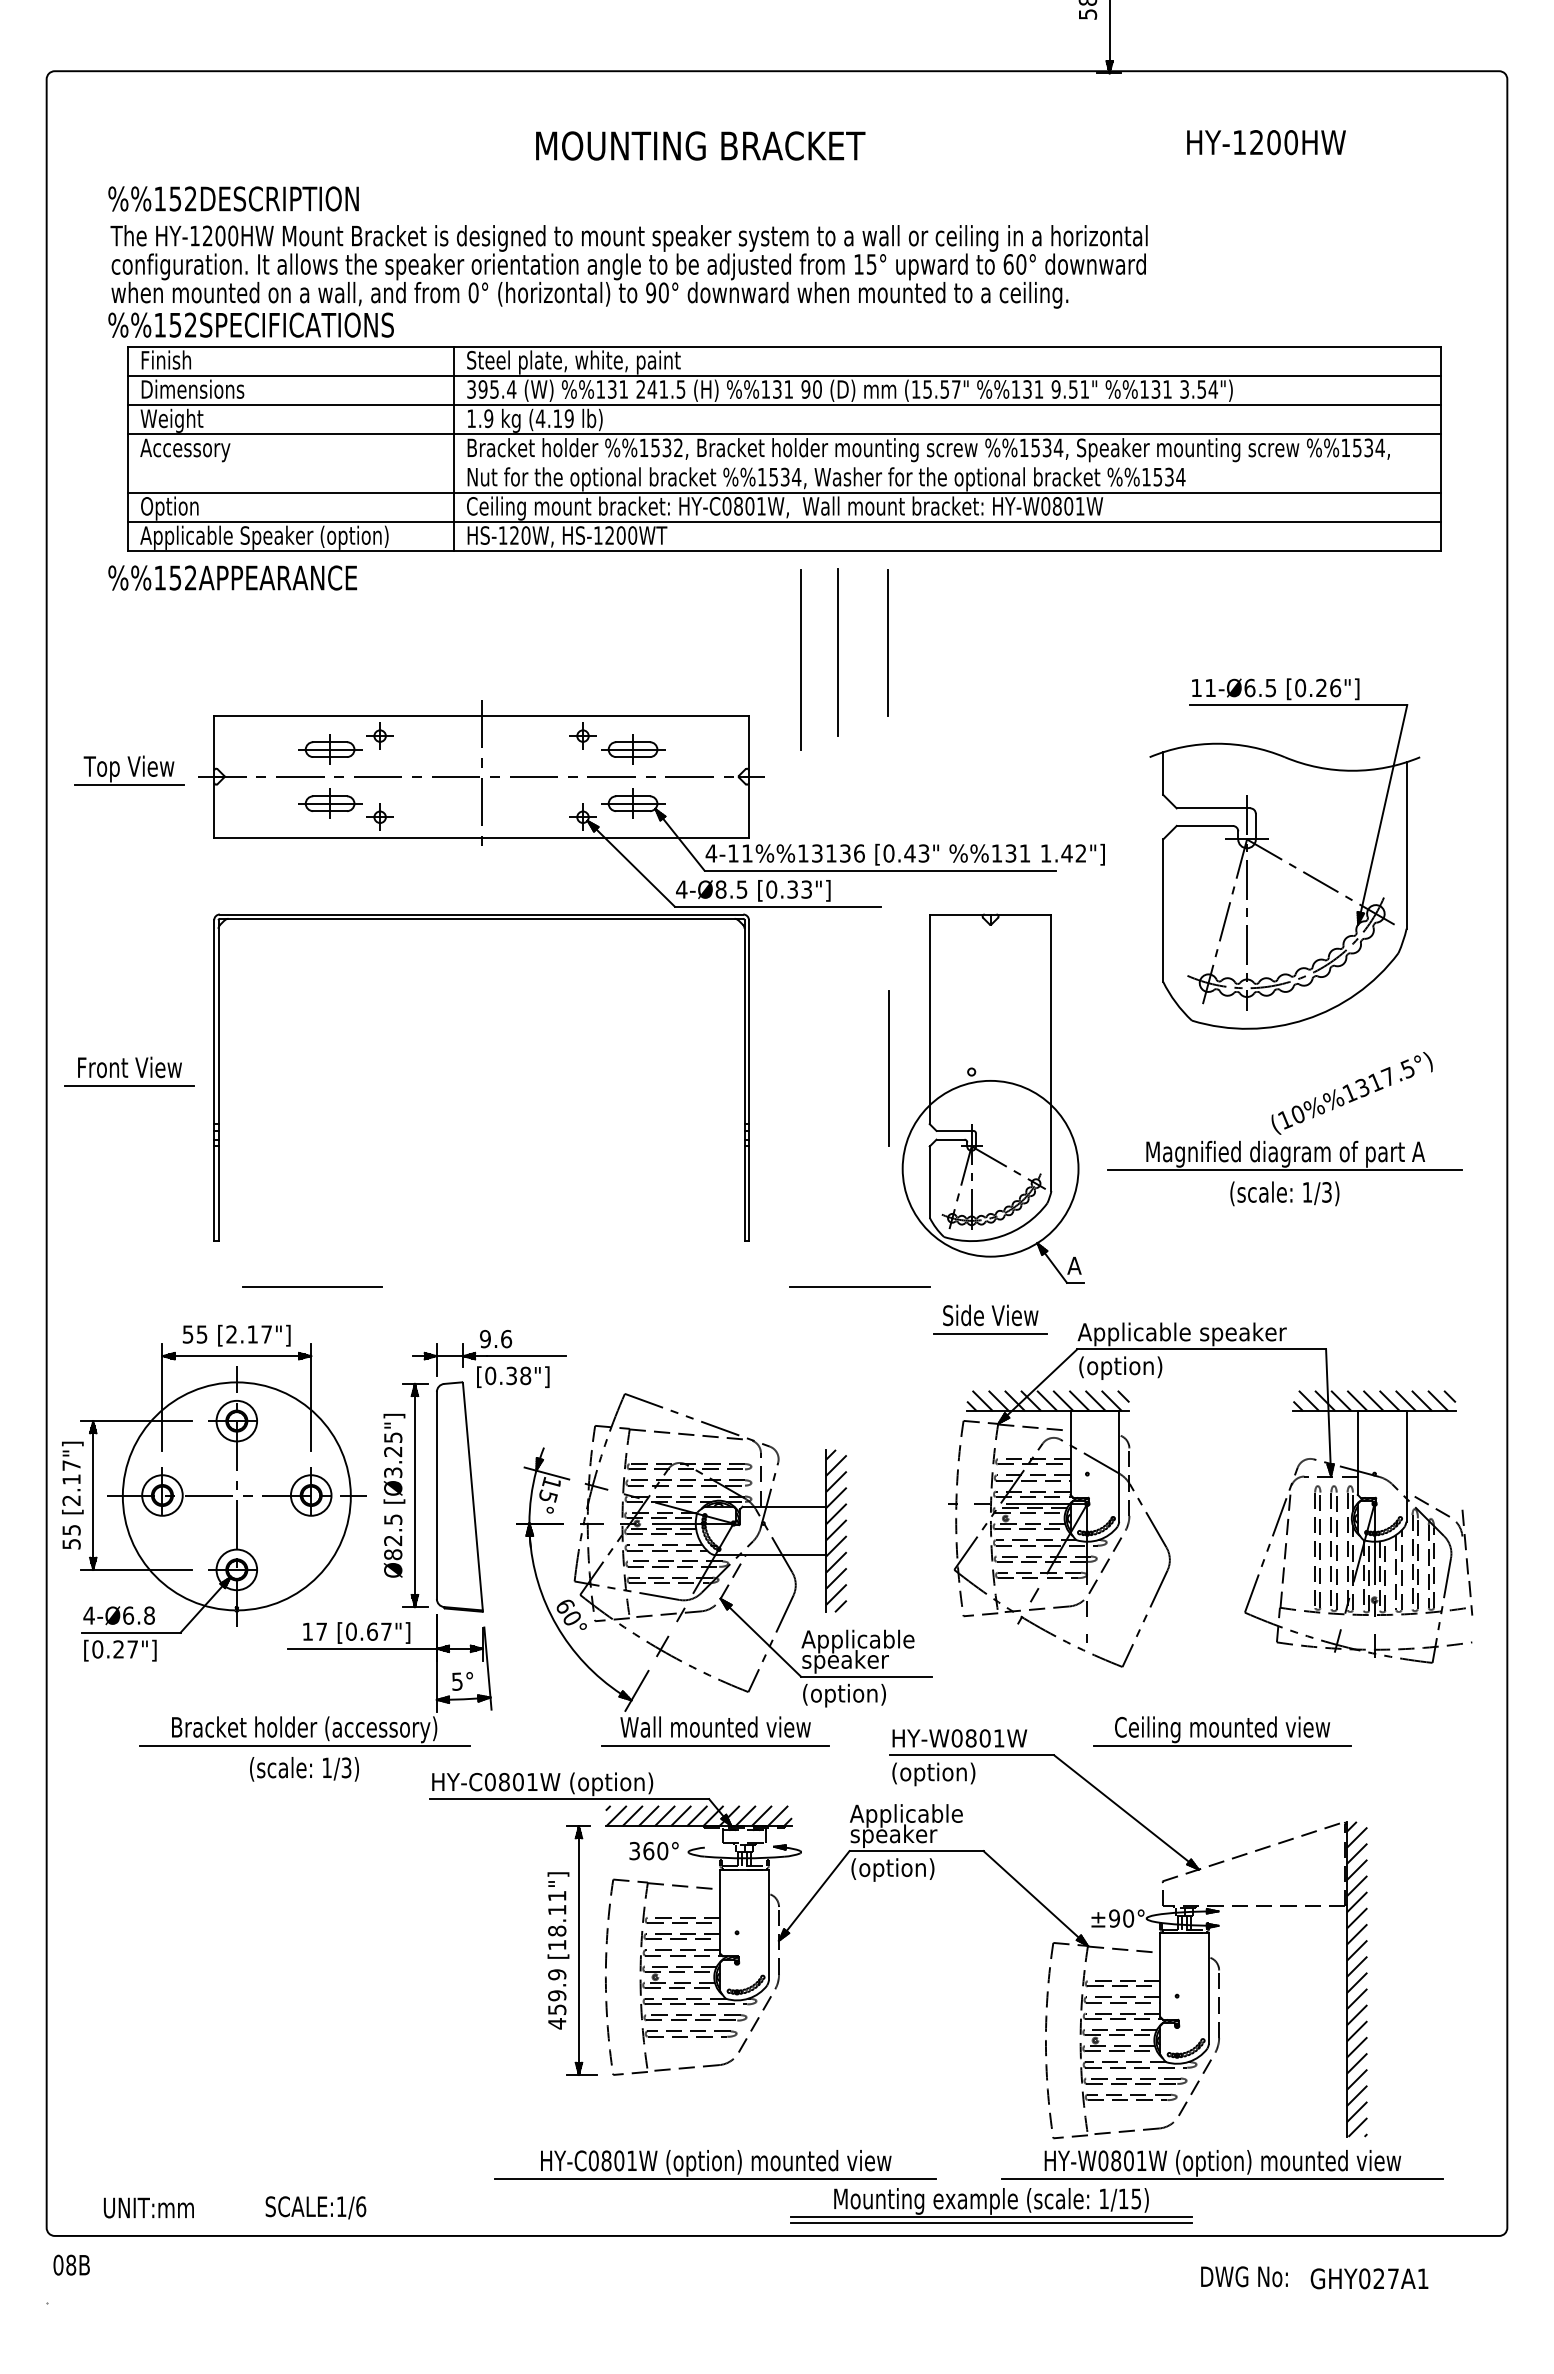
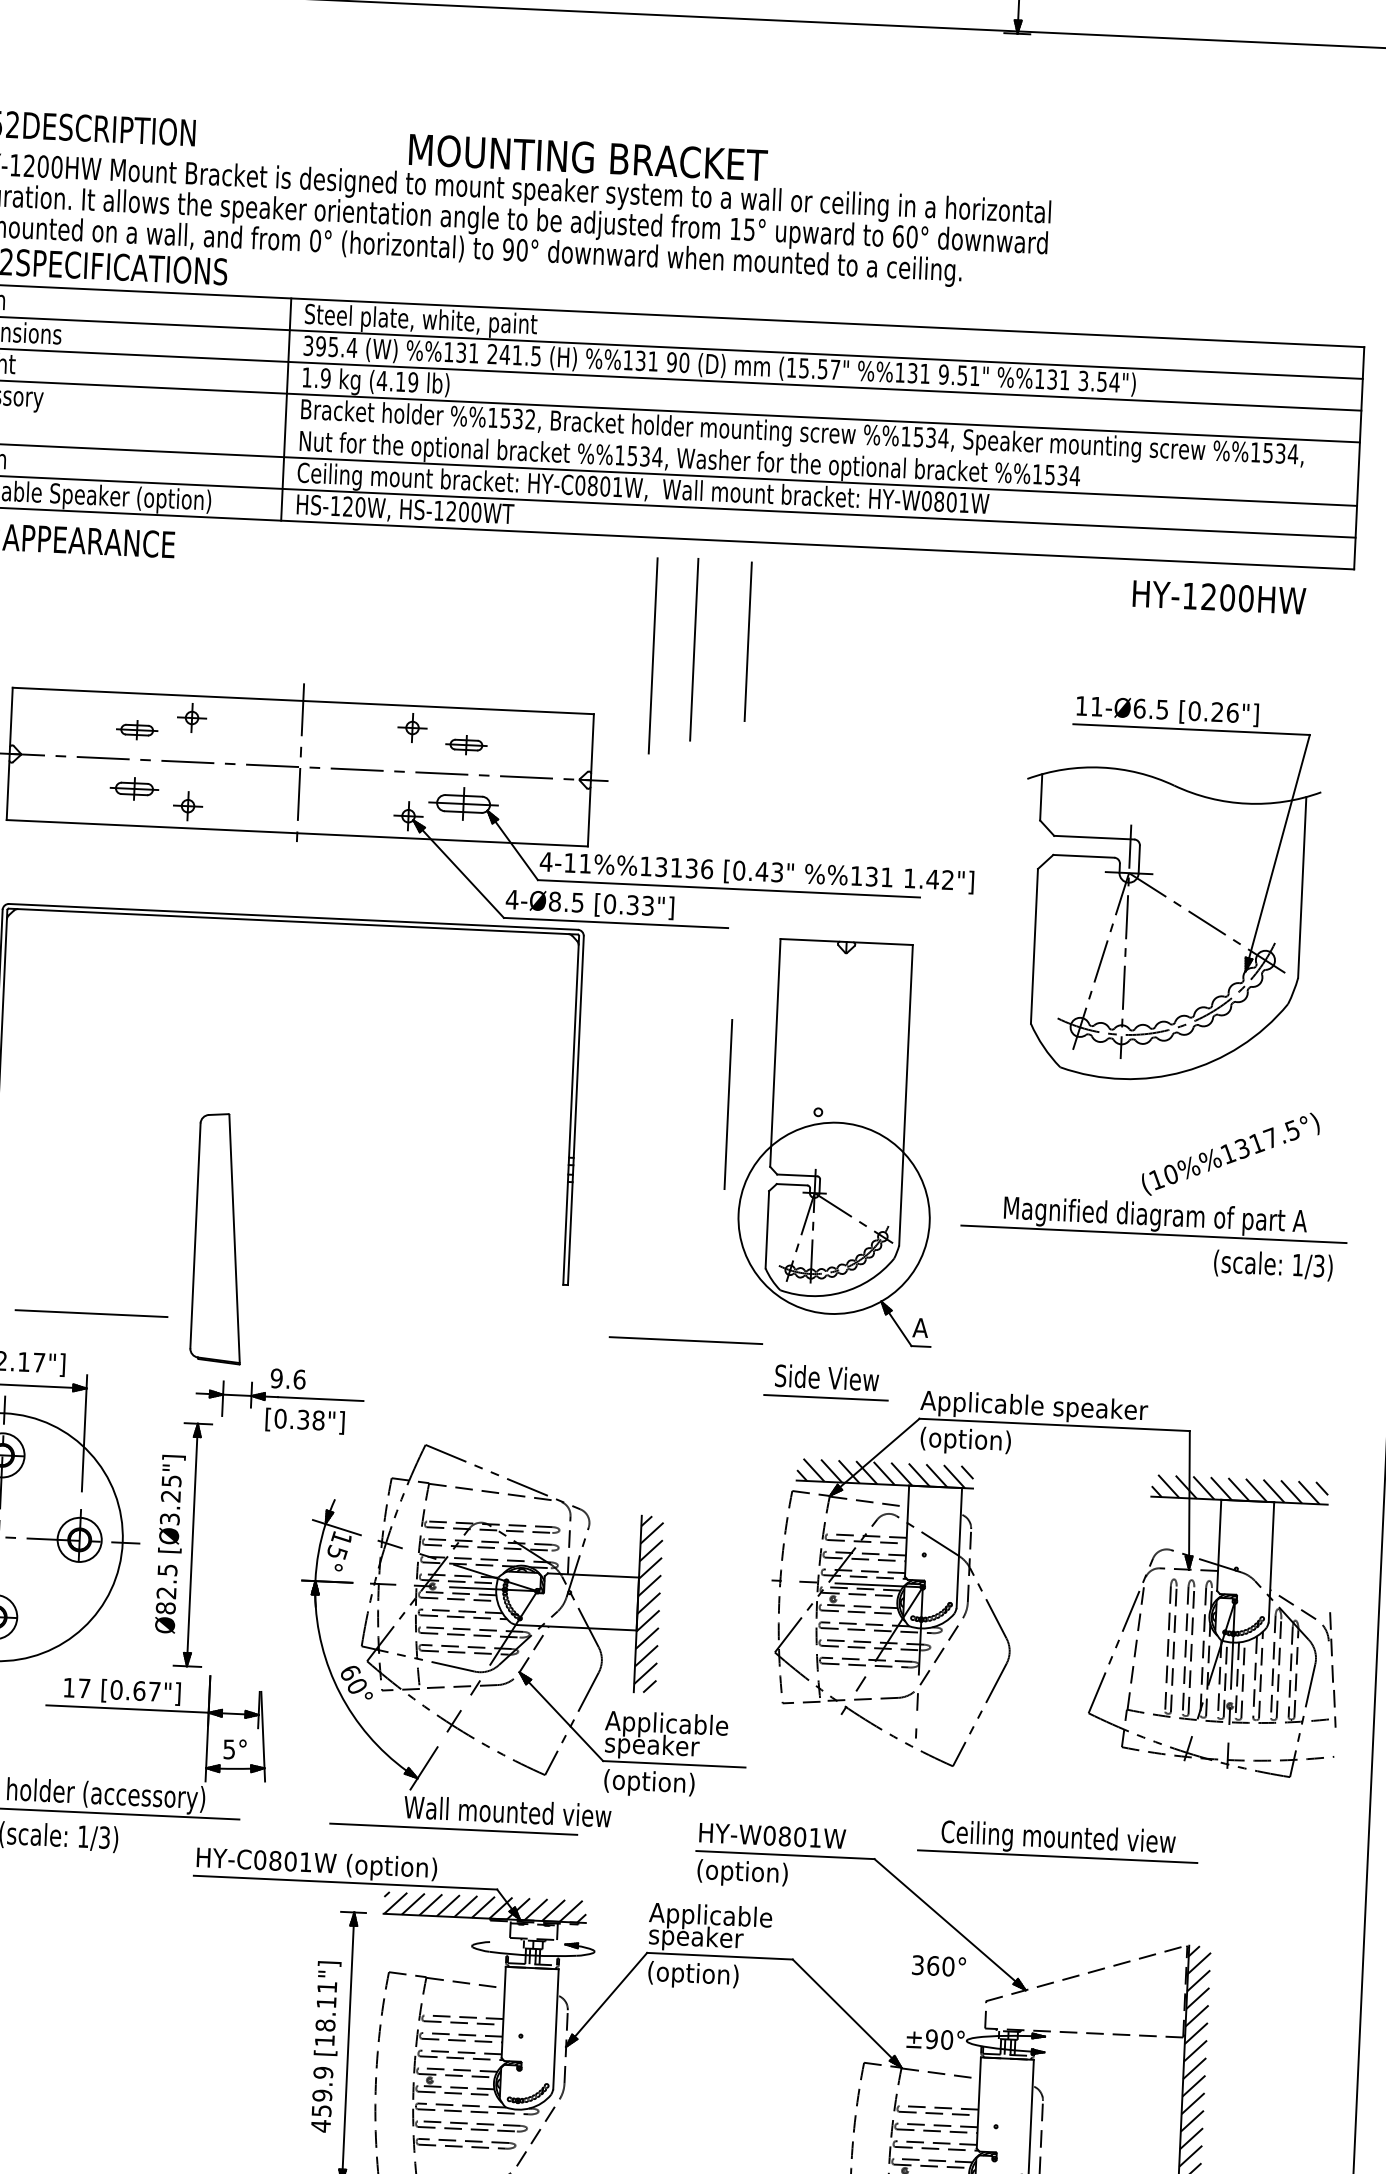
text: (1266, 142) -> (1219, 597), moved
text: (700, 145) -> (588, 157), moved
part: (330, 749) -> (137, 730), size x0.6
part: (633, 749) -> (466, 745), size x0.6
part: (330, 803) -> (134, 788), size x0.7
text: (1284, 1193) -> (1272, 1265), moved
part: (459, 1496) -> (220, 1238), moved
line: (715, 1745) -> (453, 1829), moved
text: (653, 1851) -> (938, 1966), moved

